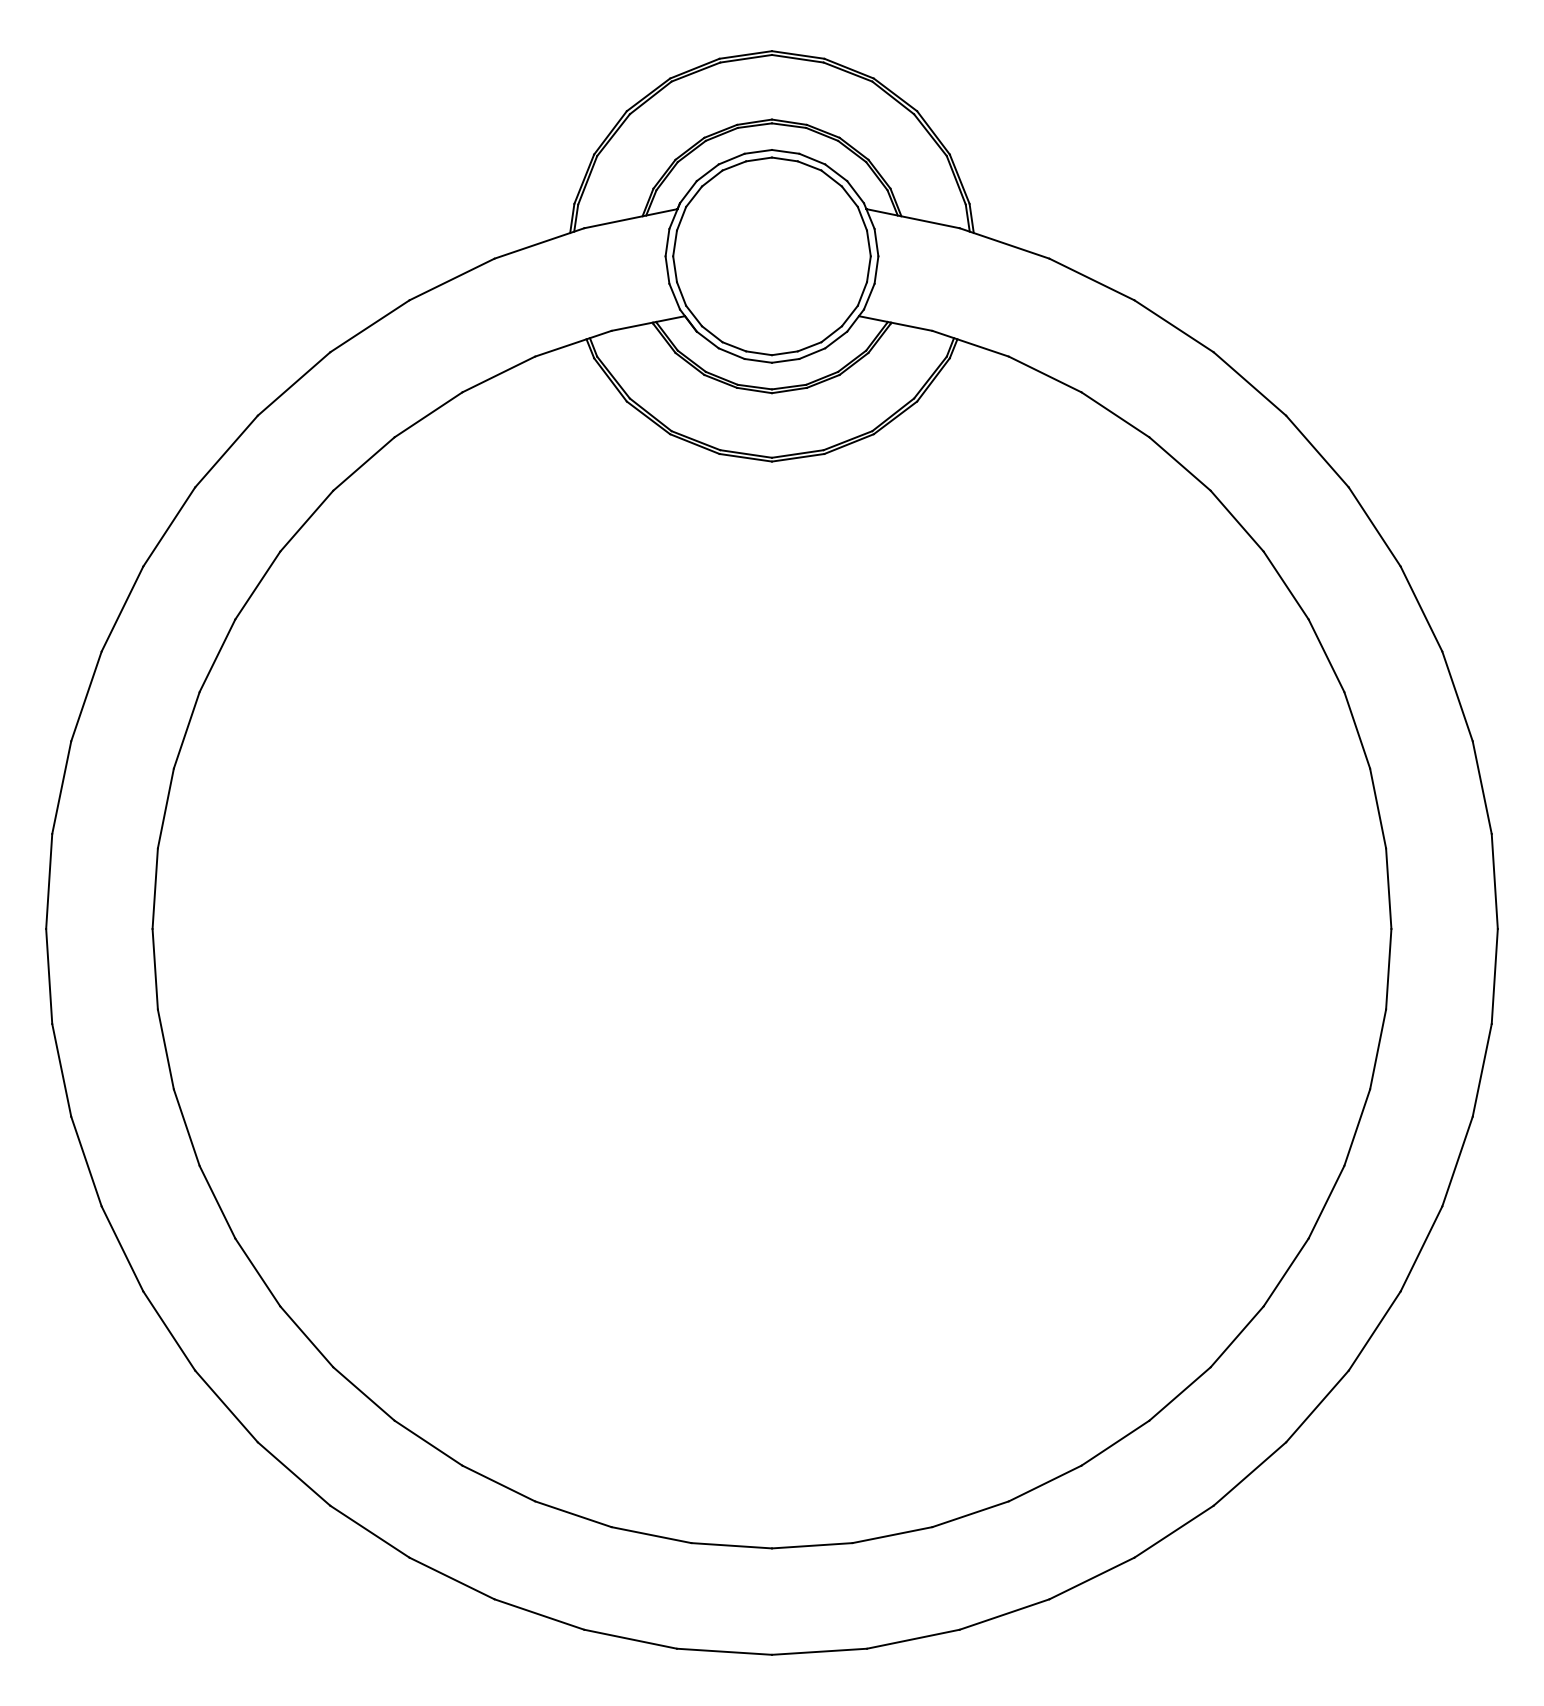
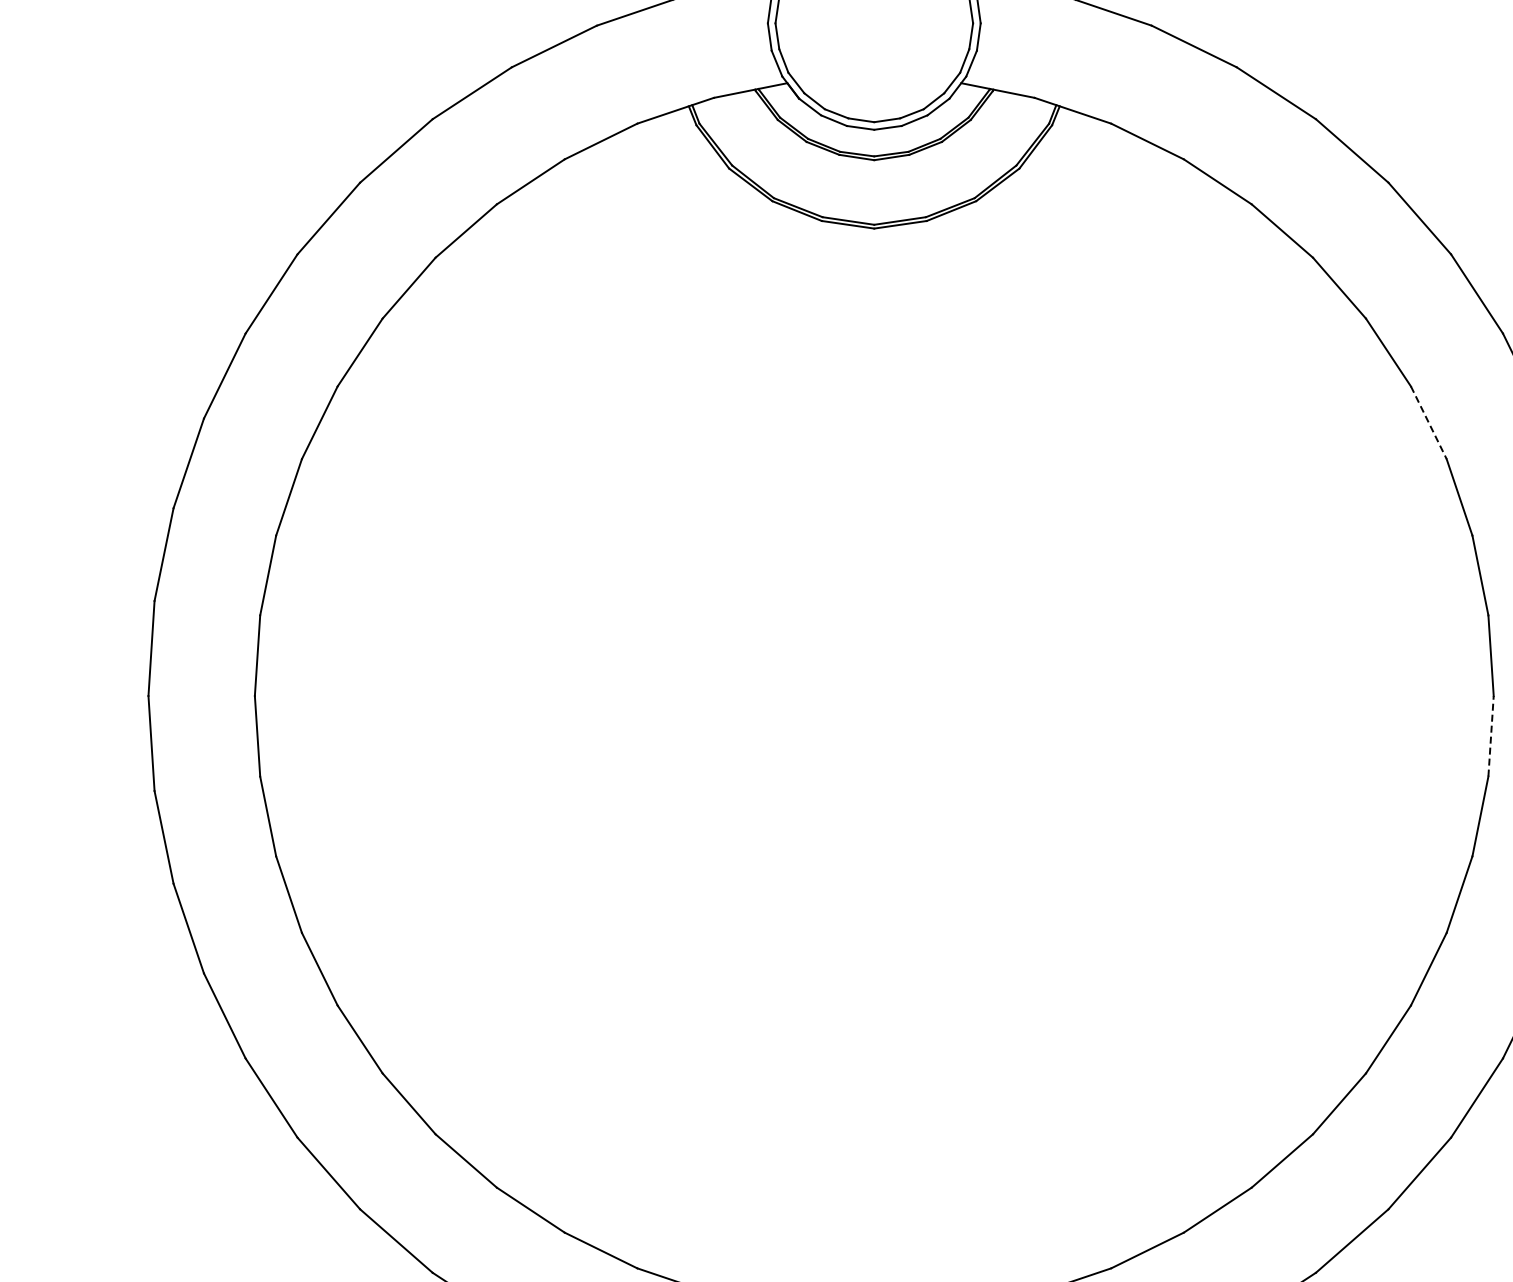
line: (1326, 656) -> (1428, 423), solid -> dashed
line: (1388, 968) -> (1490, 735), solid -> dashed

